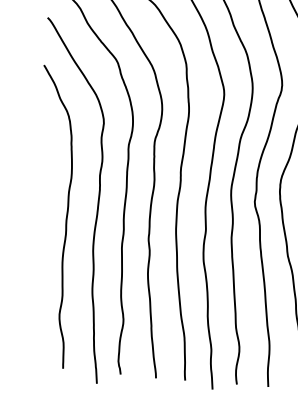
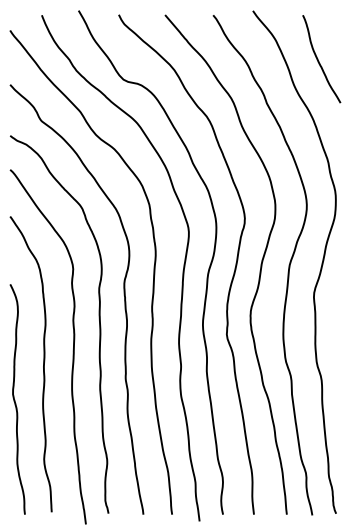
curve: (35, 252) -> (15, 400), added

